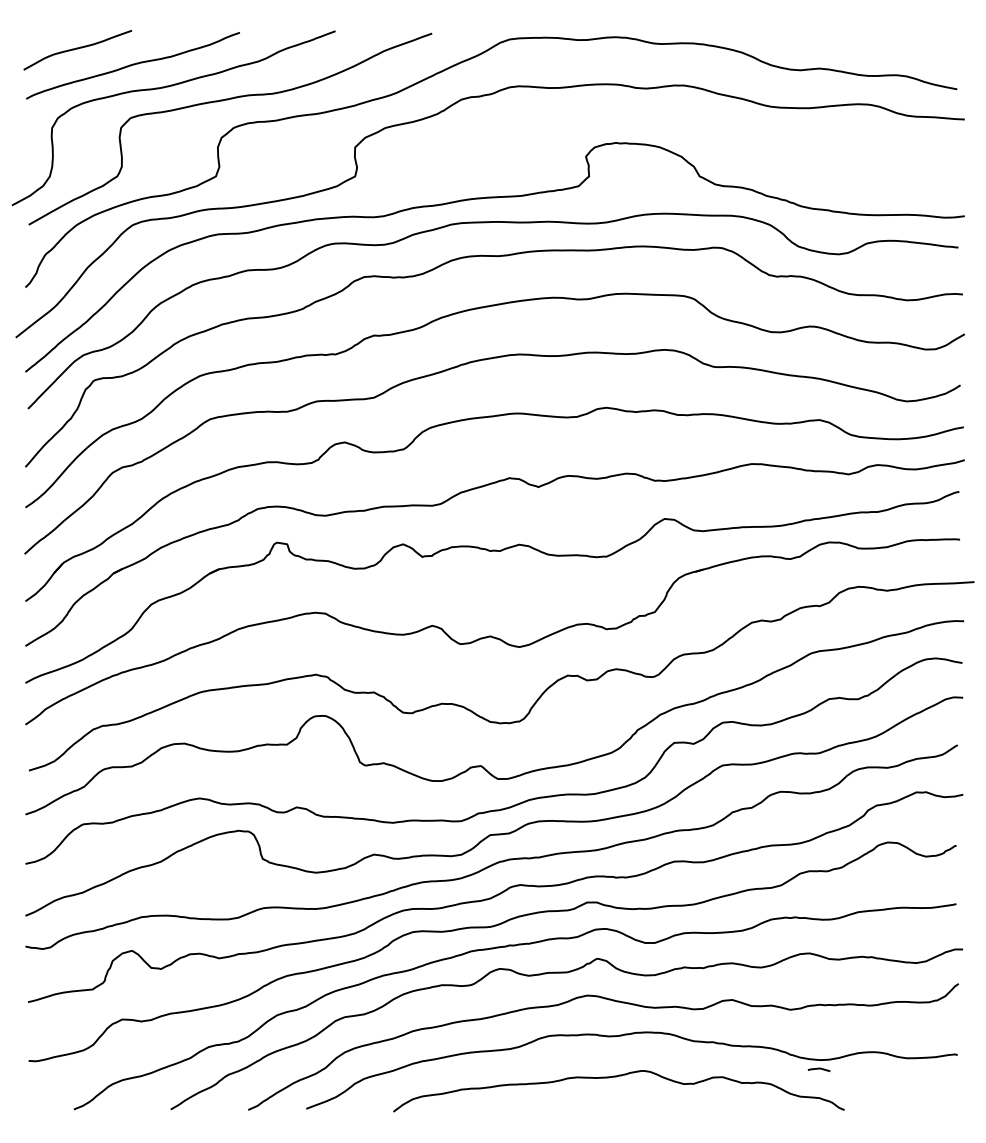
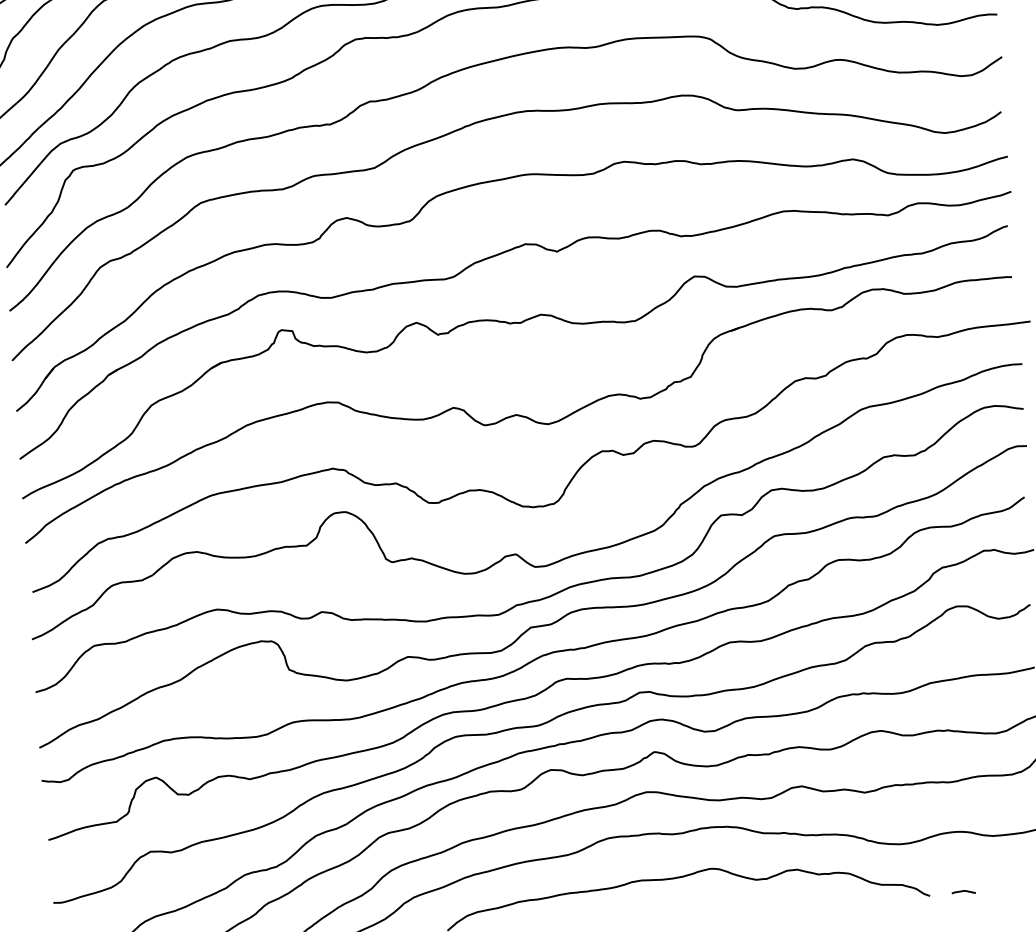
line: (818, 1069) -> (963, 892), moved

